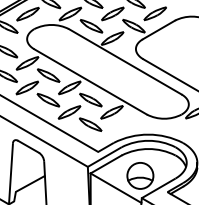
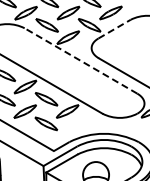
line: (158, 29) -> (114, 28), solid -> dashed
line: (124, 61) -> (80, 60), solid -> dashed

